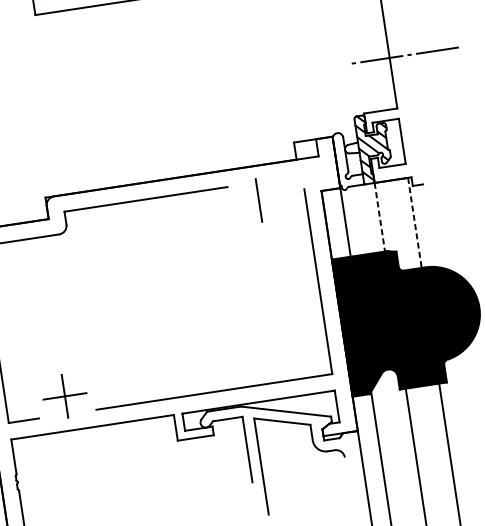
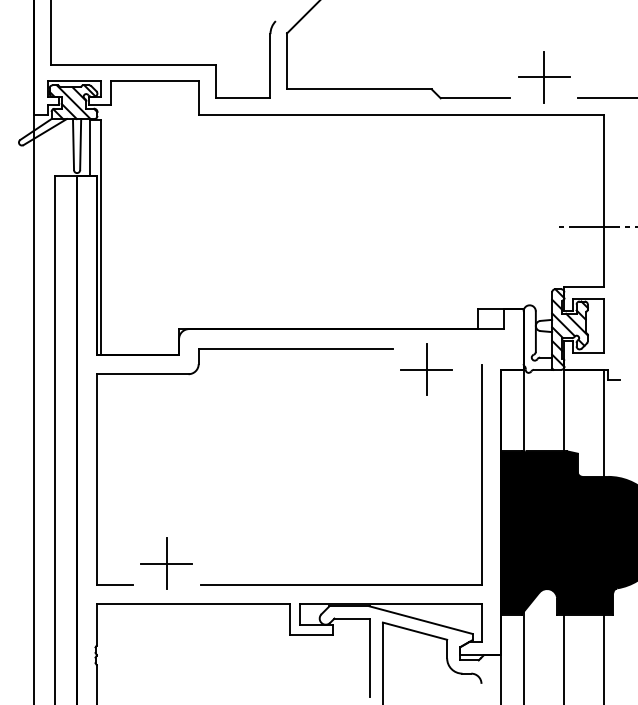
line: (258, 200) -> (426, 369), added
line: (379, 217) -> (564, 410), dashed -> solid
line: (415, 222) -> (604, 423), dashed -> solid

